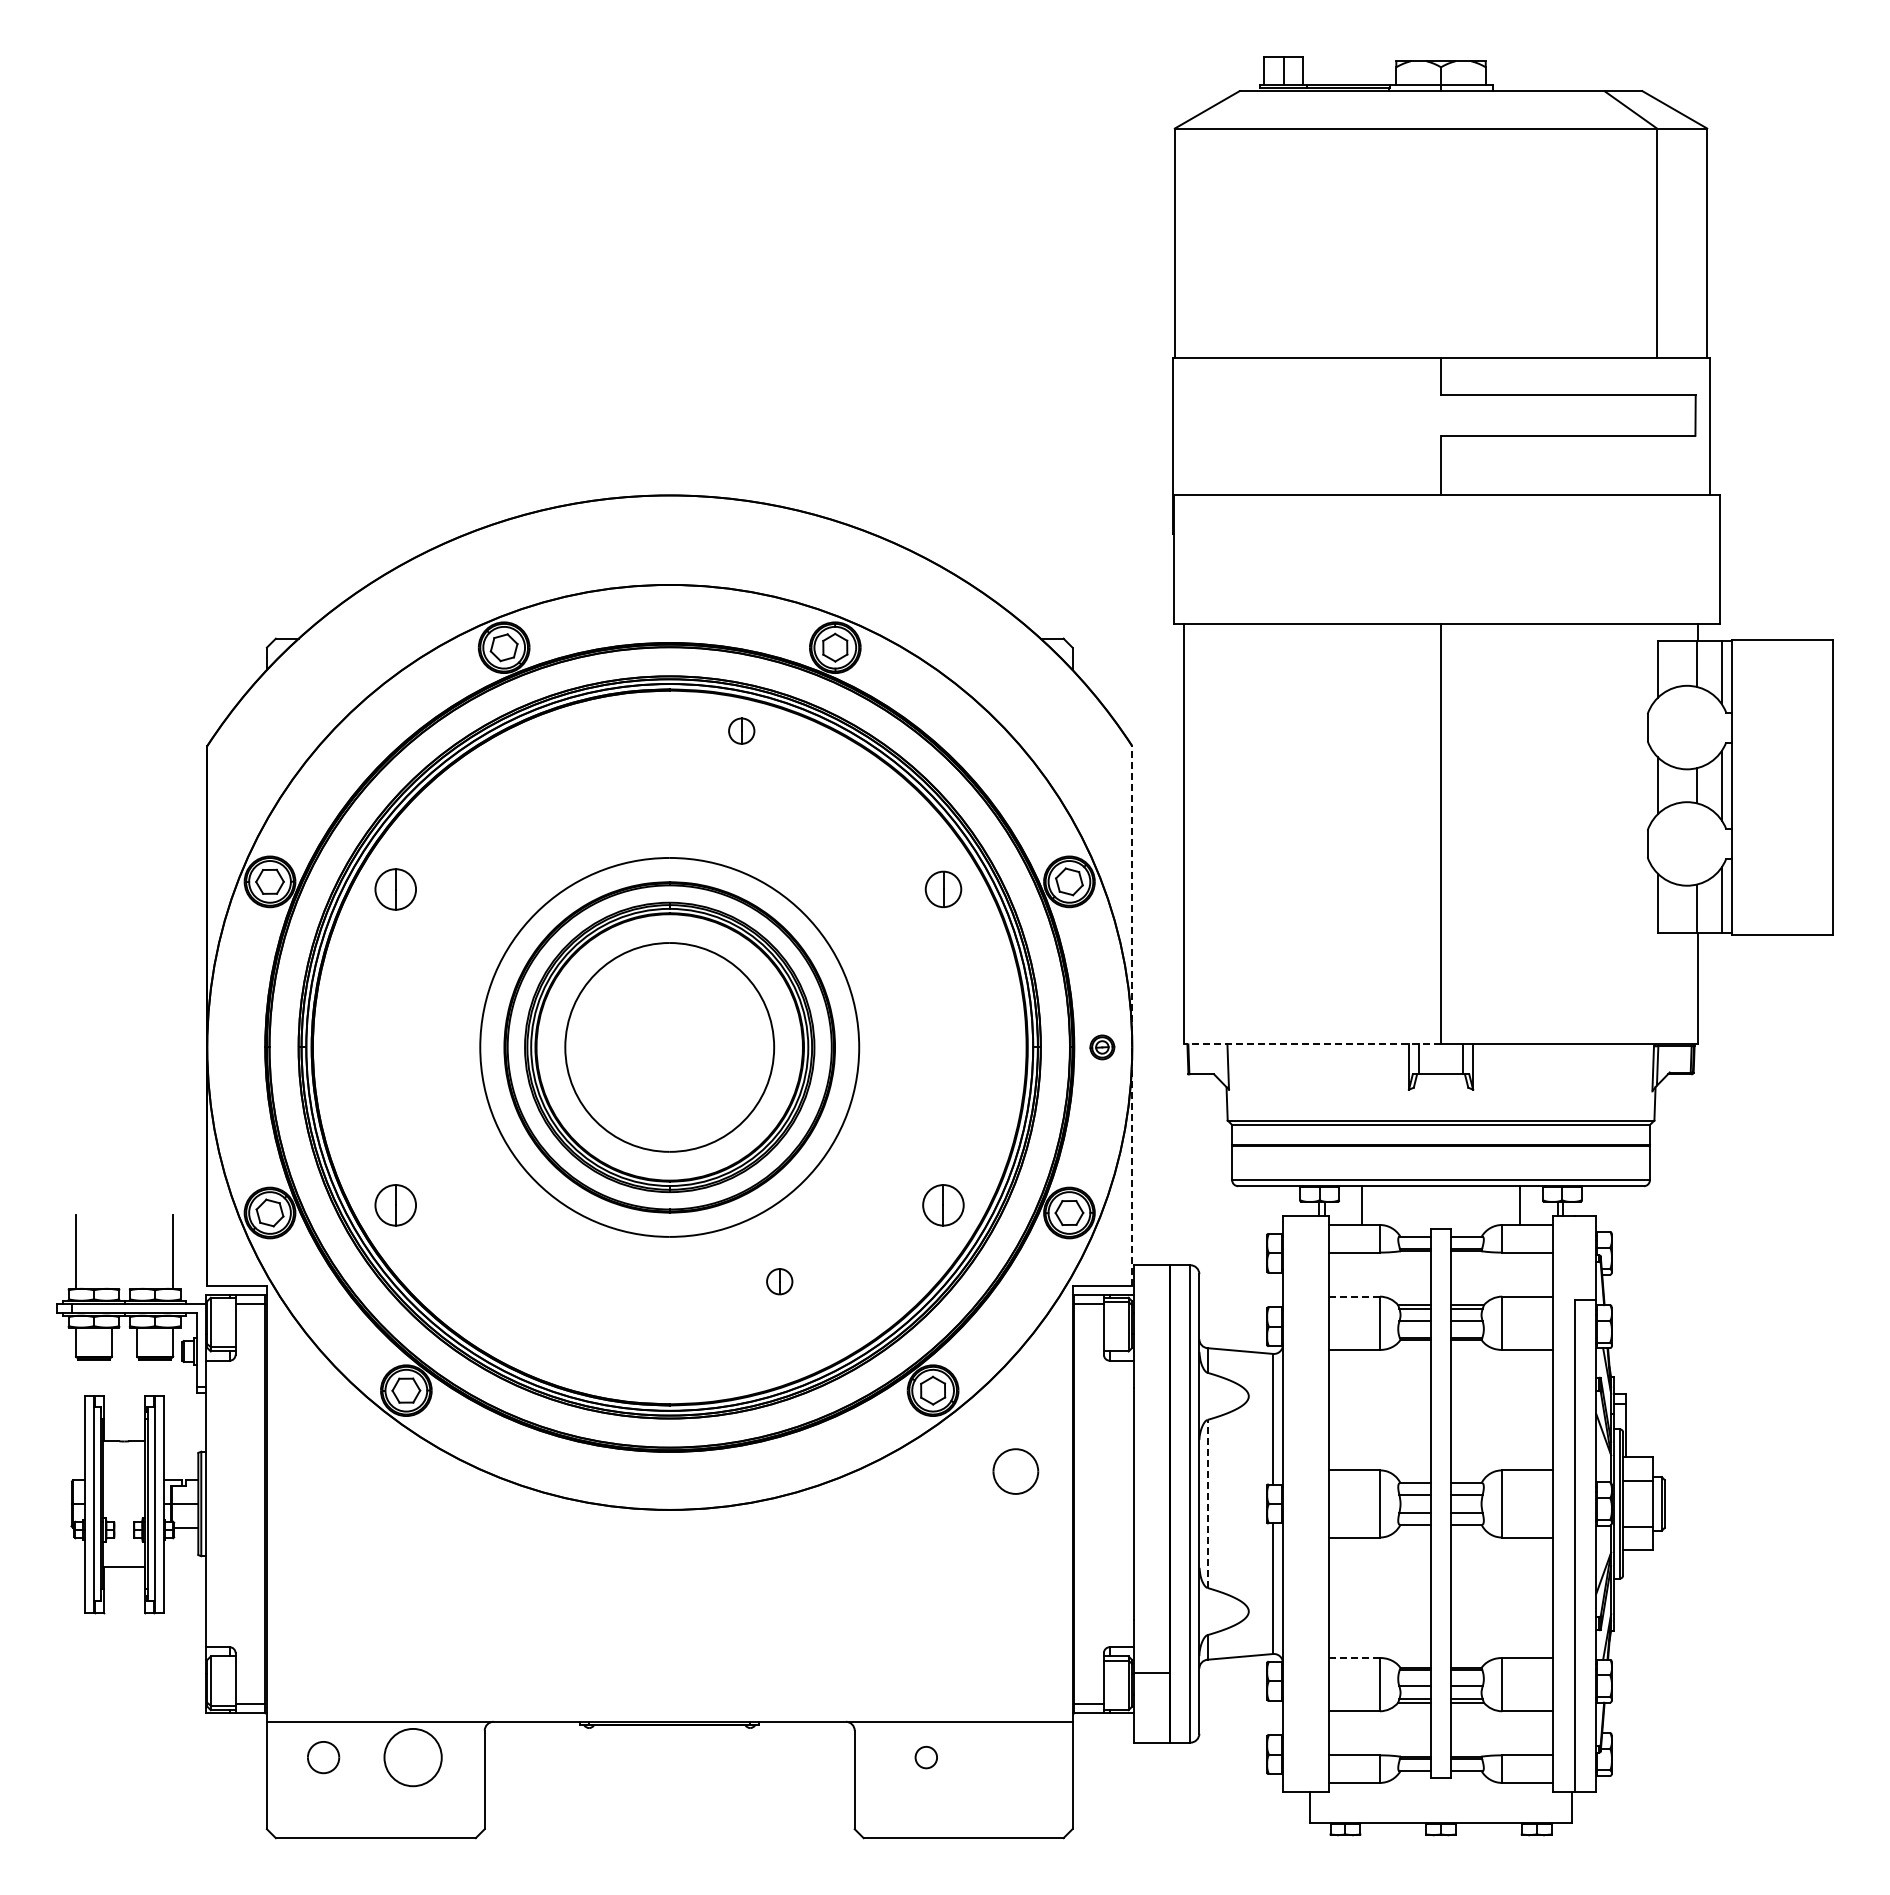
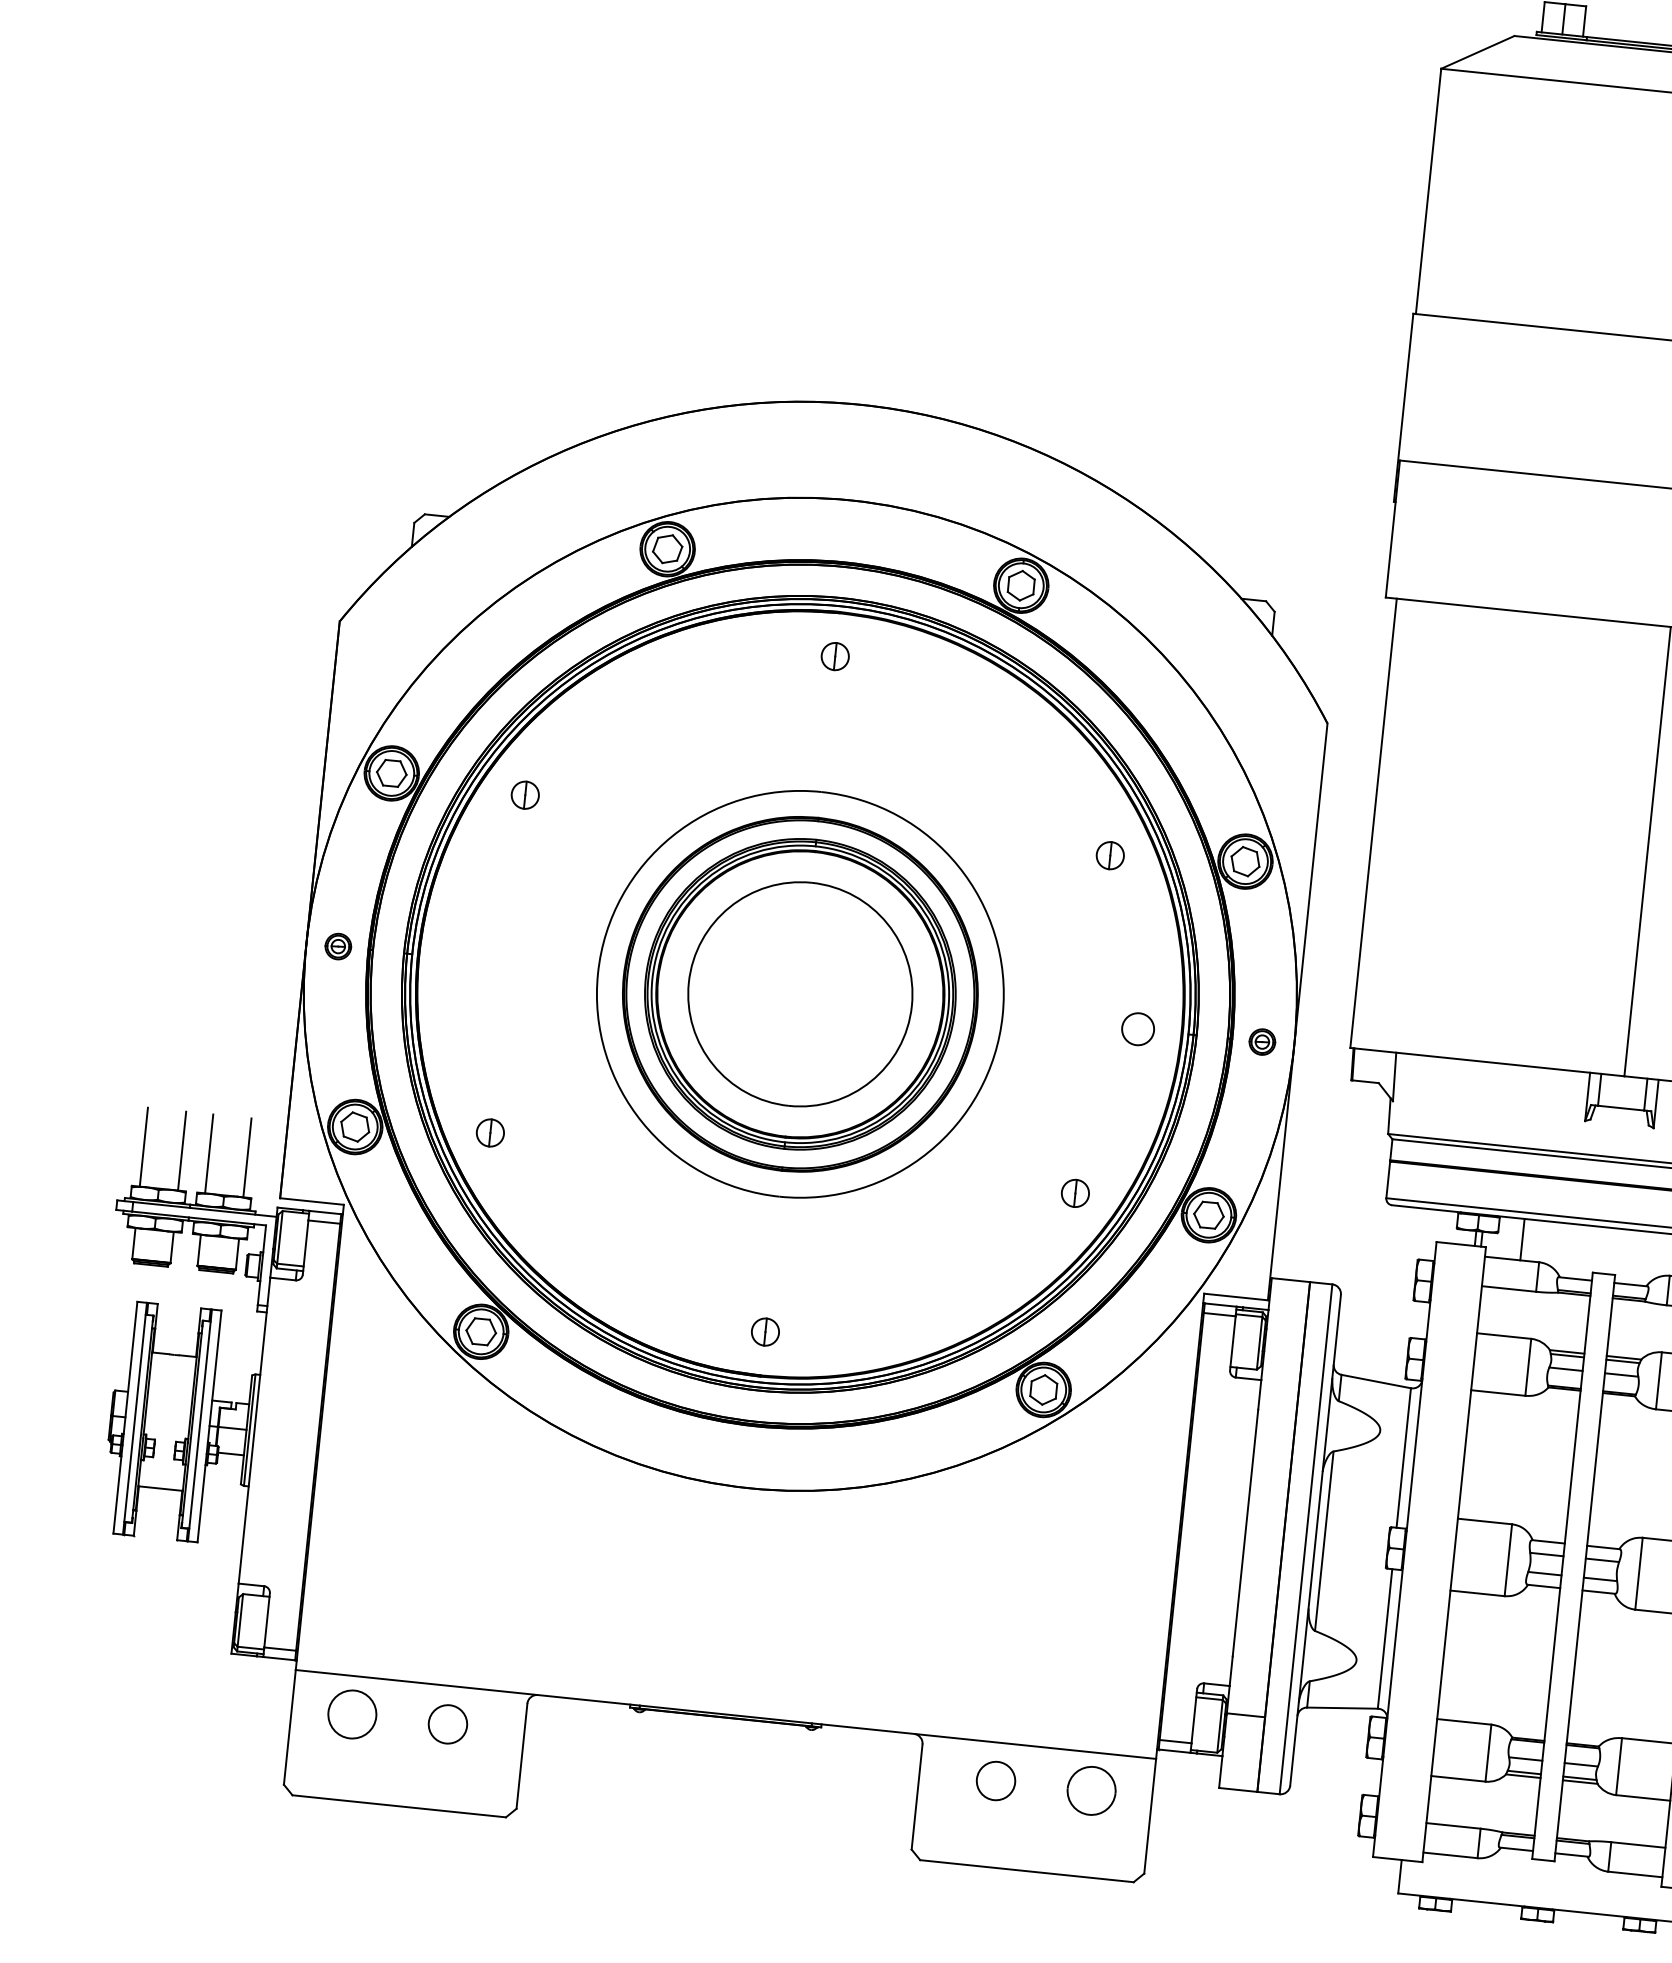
part: (741, 730) -> (835, 655), moved
part: (395, 888) -> (525, 794), size x0.62
part: (943, 888) -> (1110, 854), size x0.71
line: (1132, 1015) -> (1298, 1011), dashed -> solid
line: (1312, 1044) -> (1487, 1062), dashed -> solid
part: (236, 1047) -> (337, 946), added
circle: (985, 1047) -> (1137, 1029), added
part: (395, 1205) -> (490, 1132), size x0.62
part: (943, 1205) -> (1075, 1193), size x0.62
line: (111, 1251) -> (181, 1150), added
line: (137, 1251) -> (209, 1153), added
part: (779, 1281) -> (765, 1331), moved
line: (1354, 1296) -> (1504, 1335), dashed -> solid
part: (1015, 1471) -> (1091, 1790), moved
line: (1207, 1503) -> (1324, 1540), dashed -> solid
line: (1355, 1657) -> (1465, 1721), dashed -> solid
part: (323, 1757) -> (352, 1714), size x1.43
circle: (413, 1757) -> (448, 1724), size x0.62
circle: (926, 1757) -> (996, 1780), size x1.67

